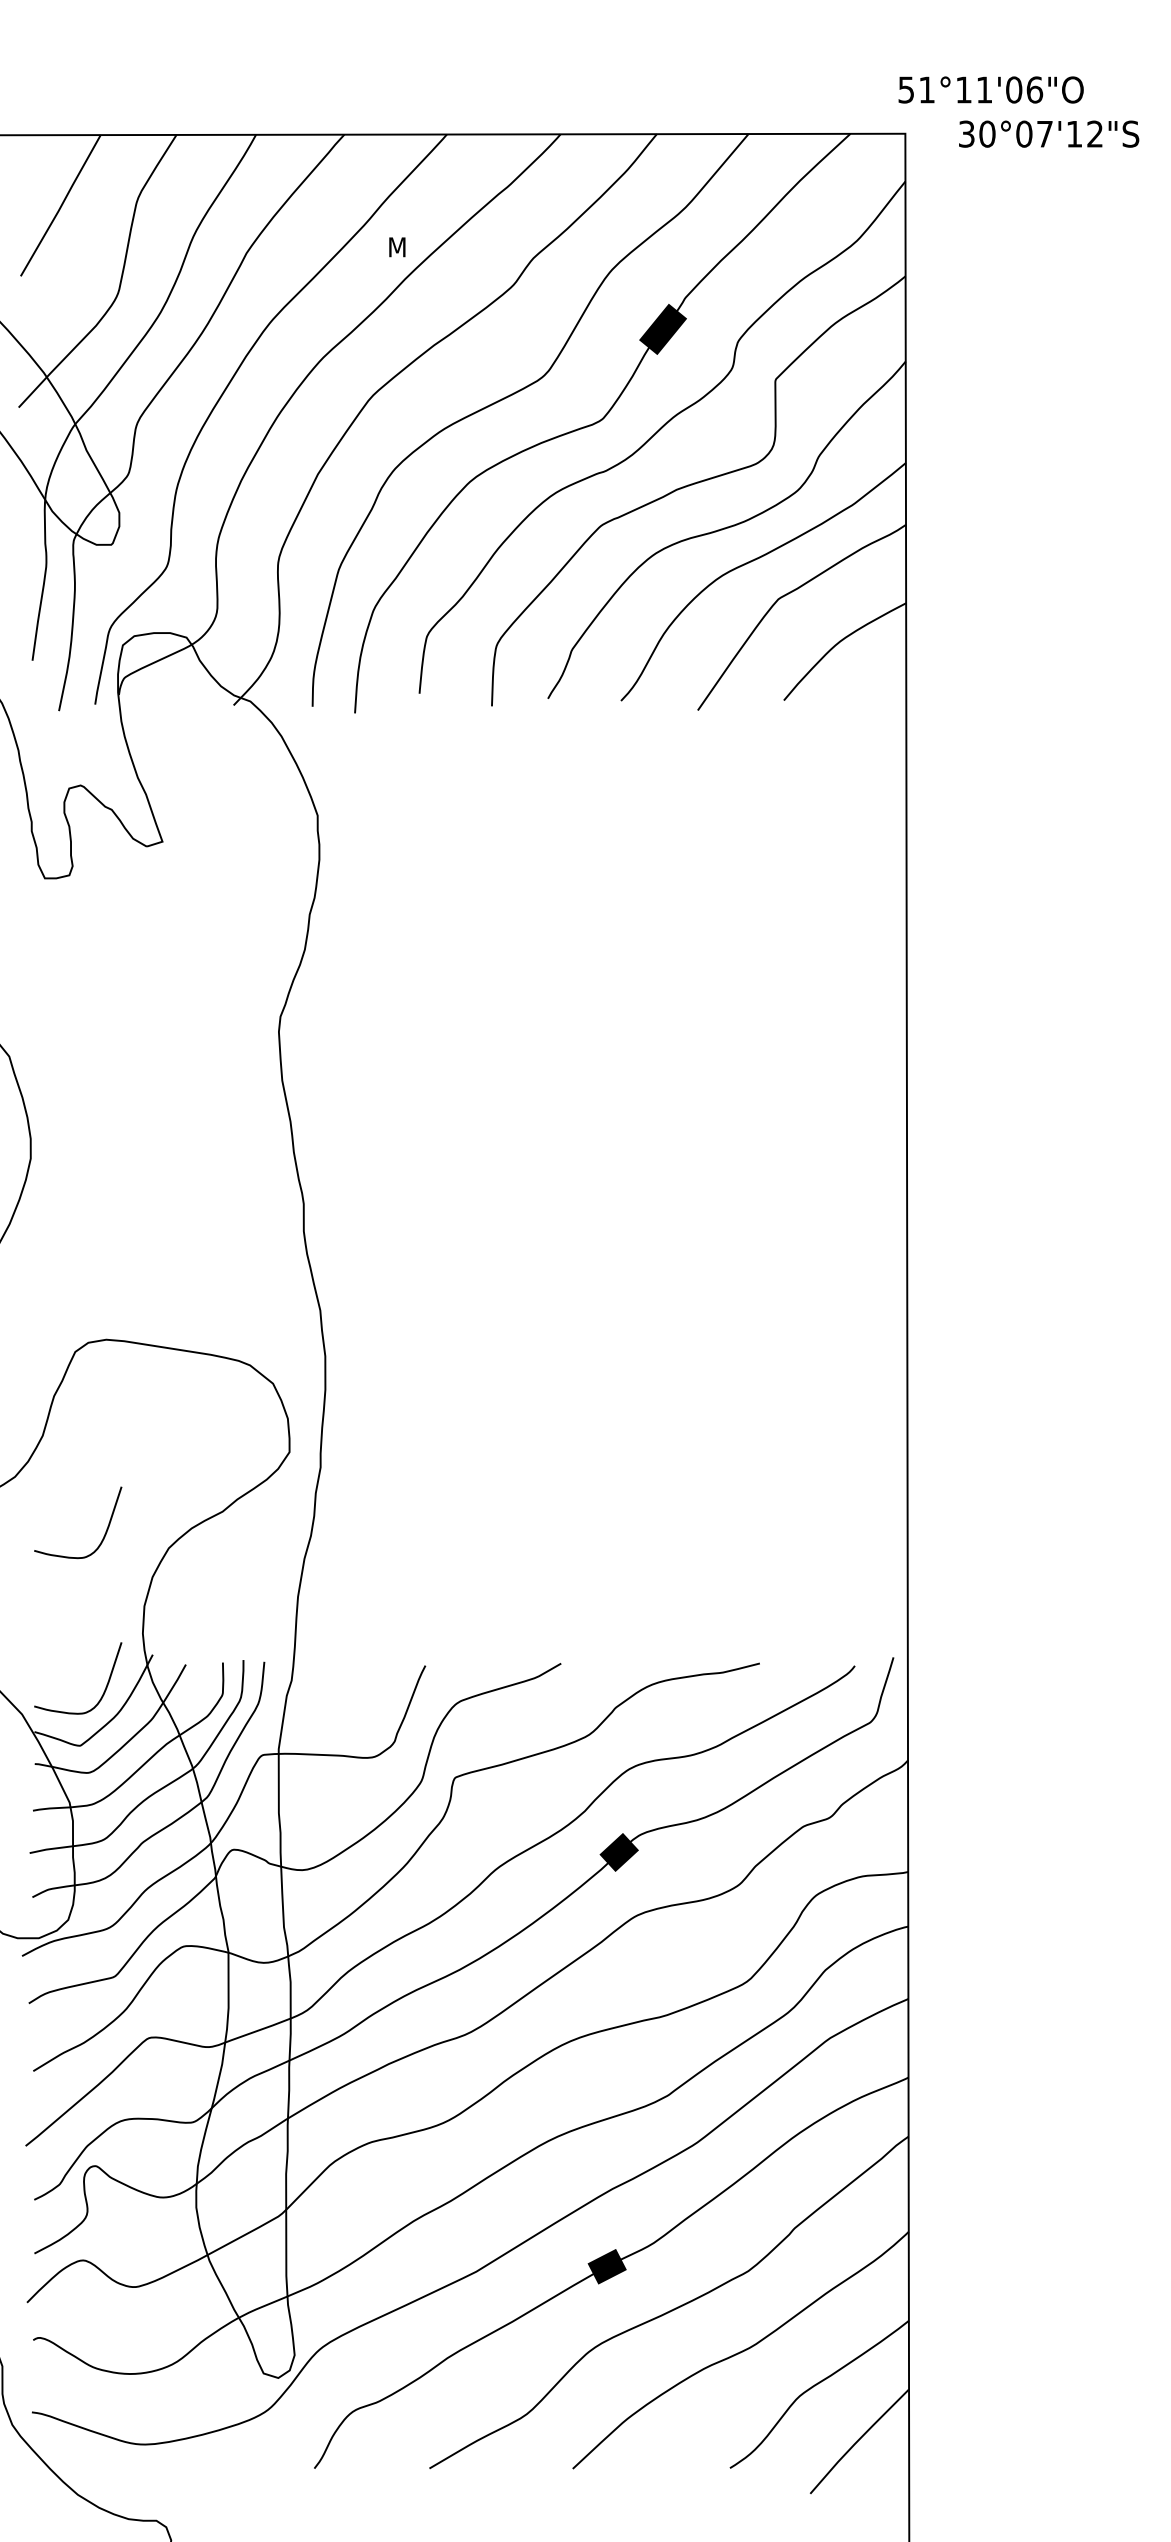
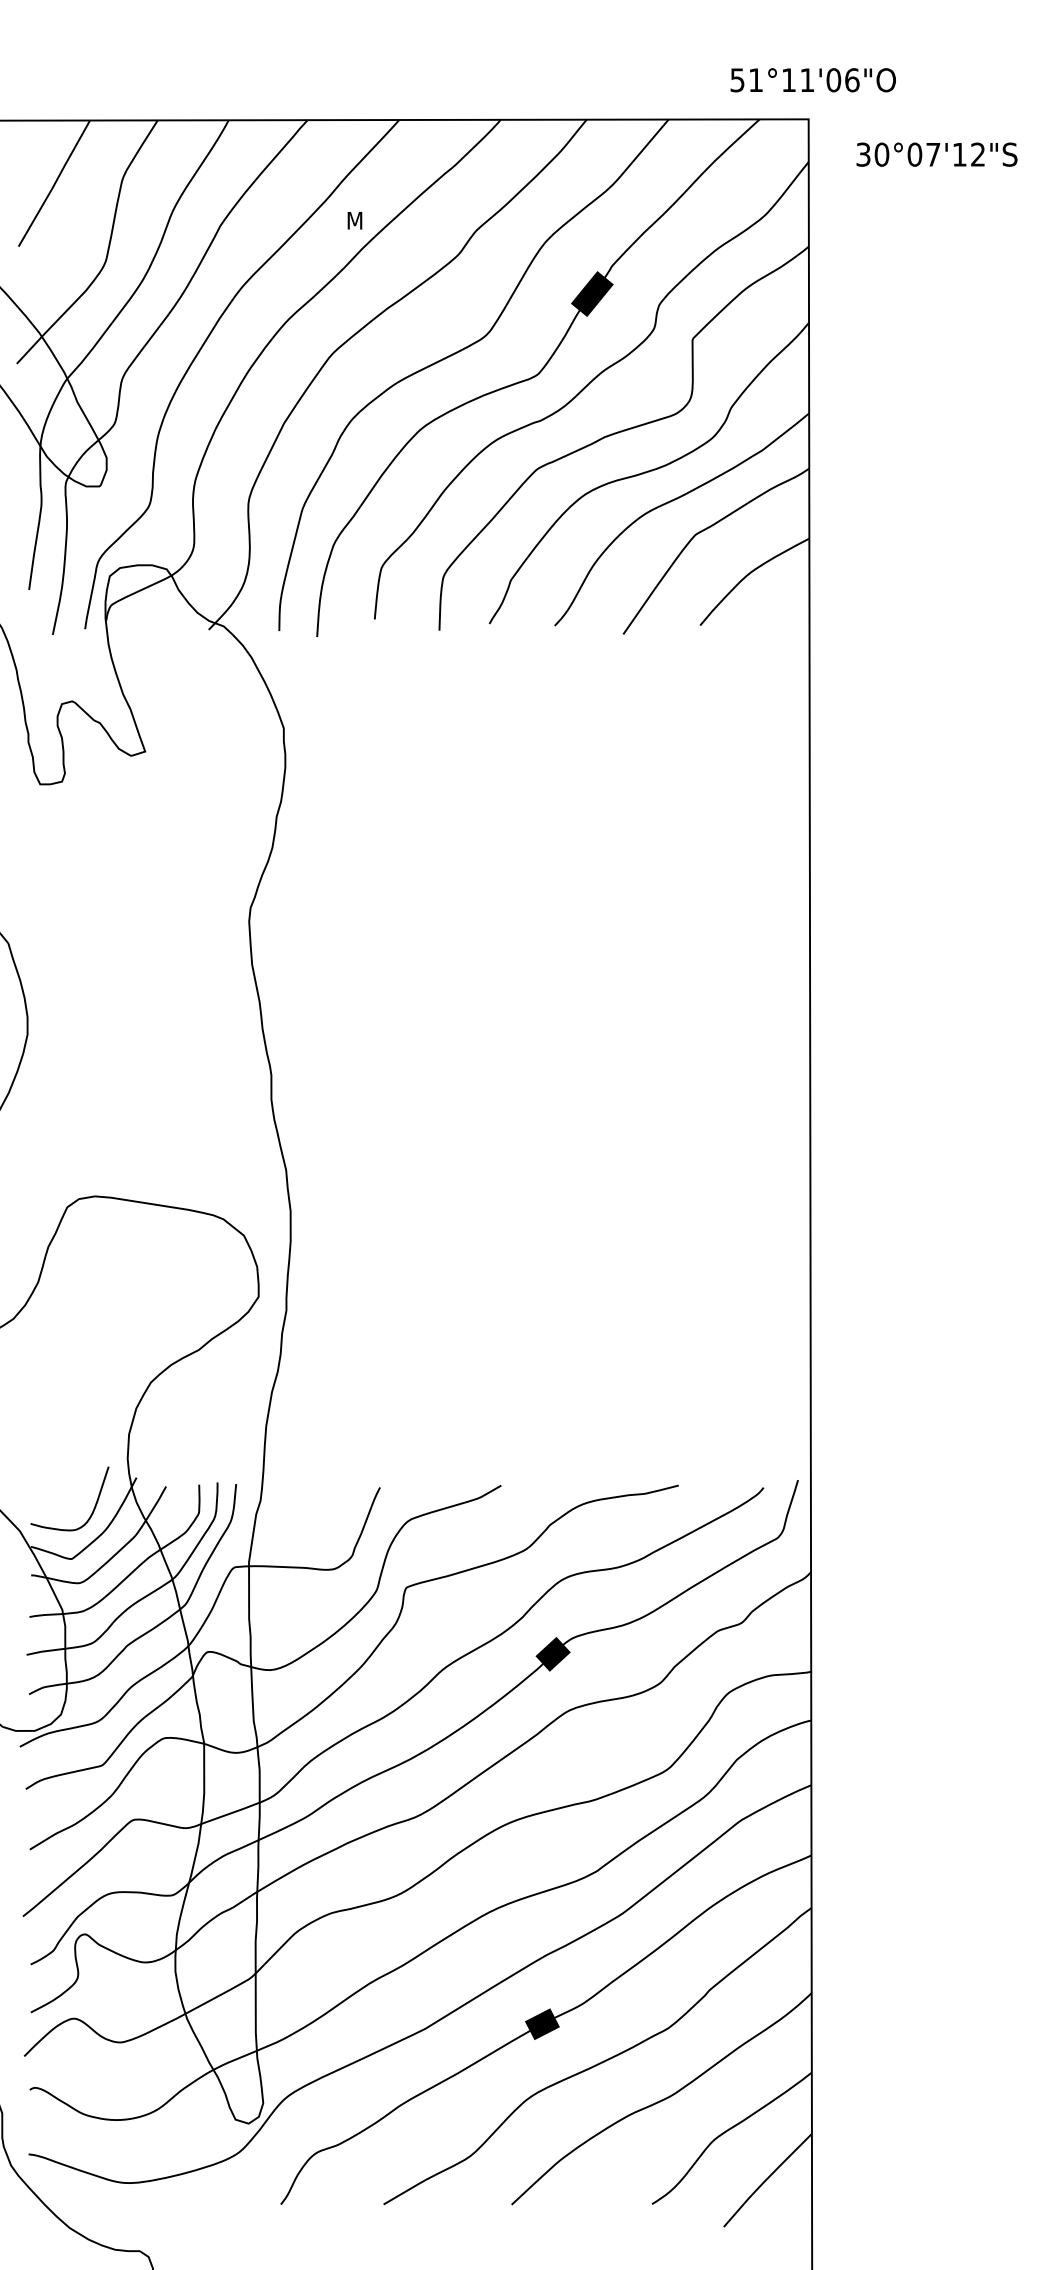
text: (990, 90) -> (812, 80), moved
text: (1048, 133) -> (936, 154), moved
curve: (103, 1535) -> (92, 1371), removed

